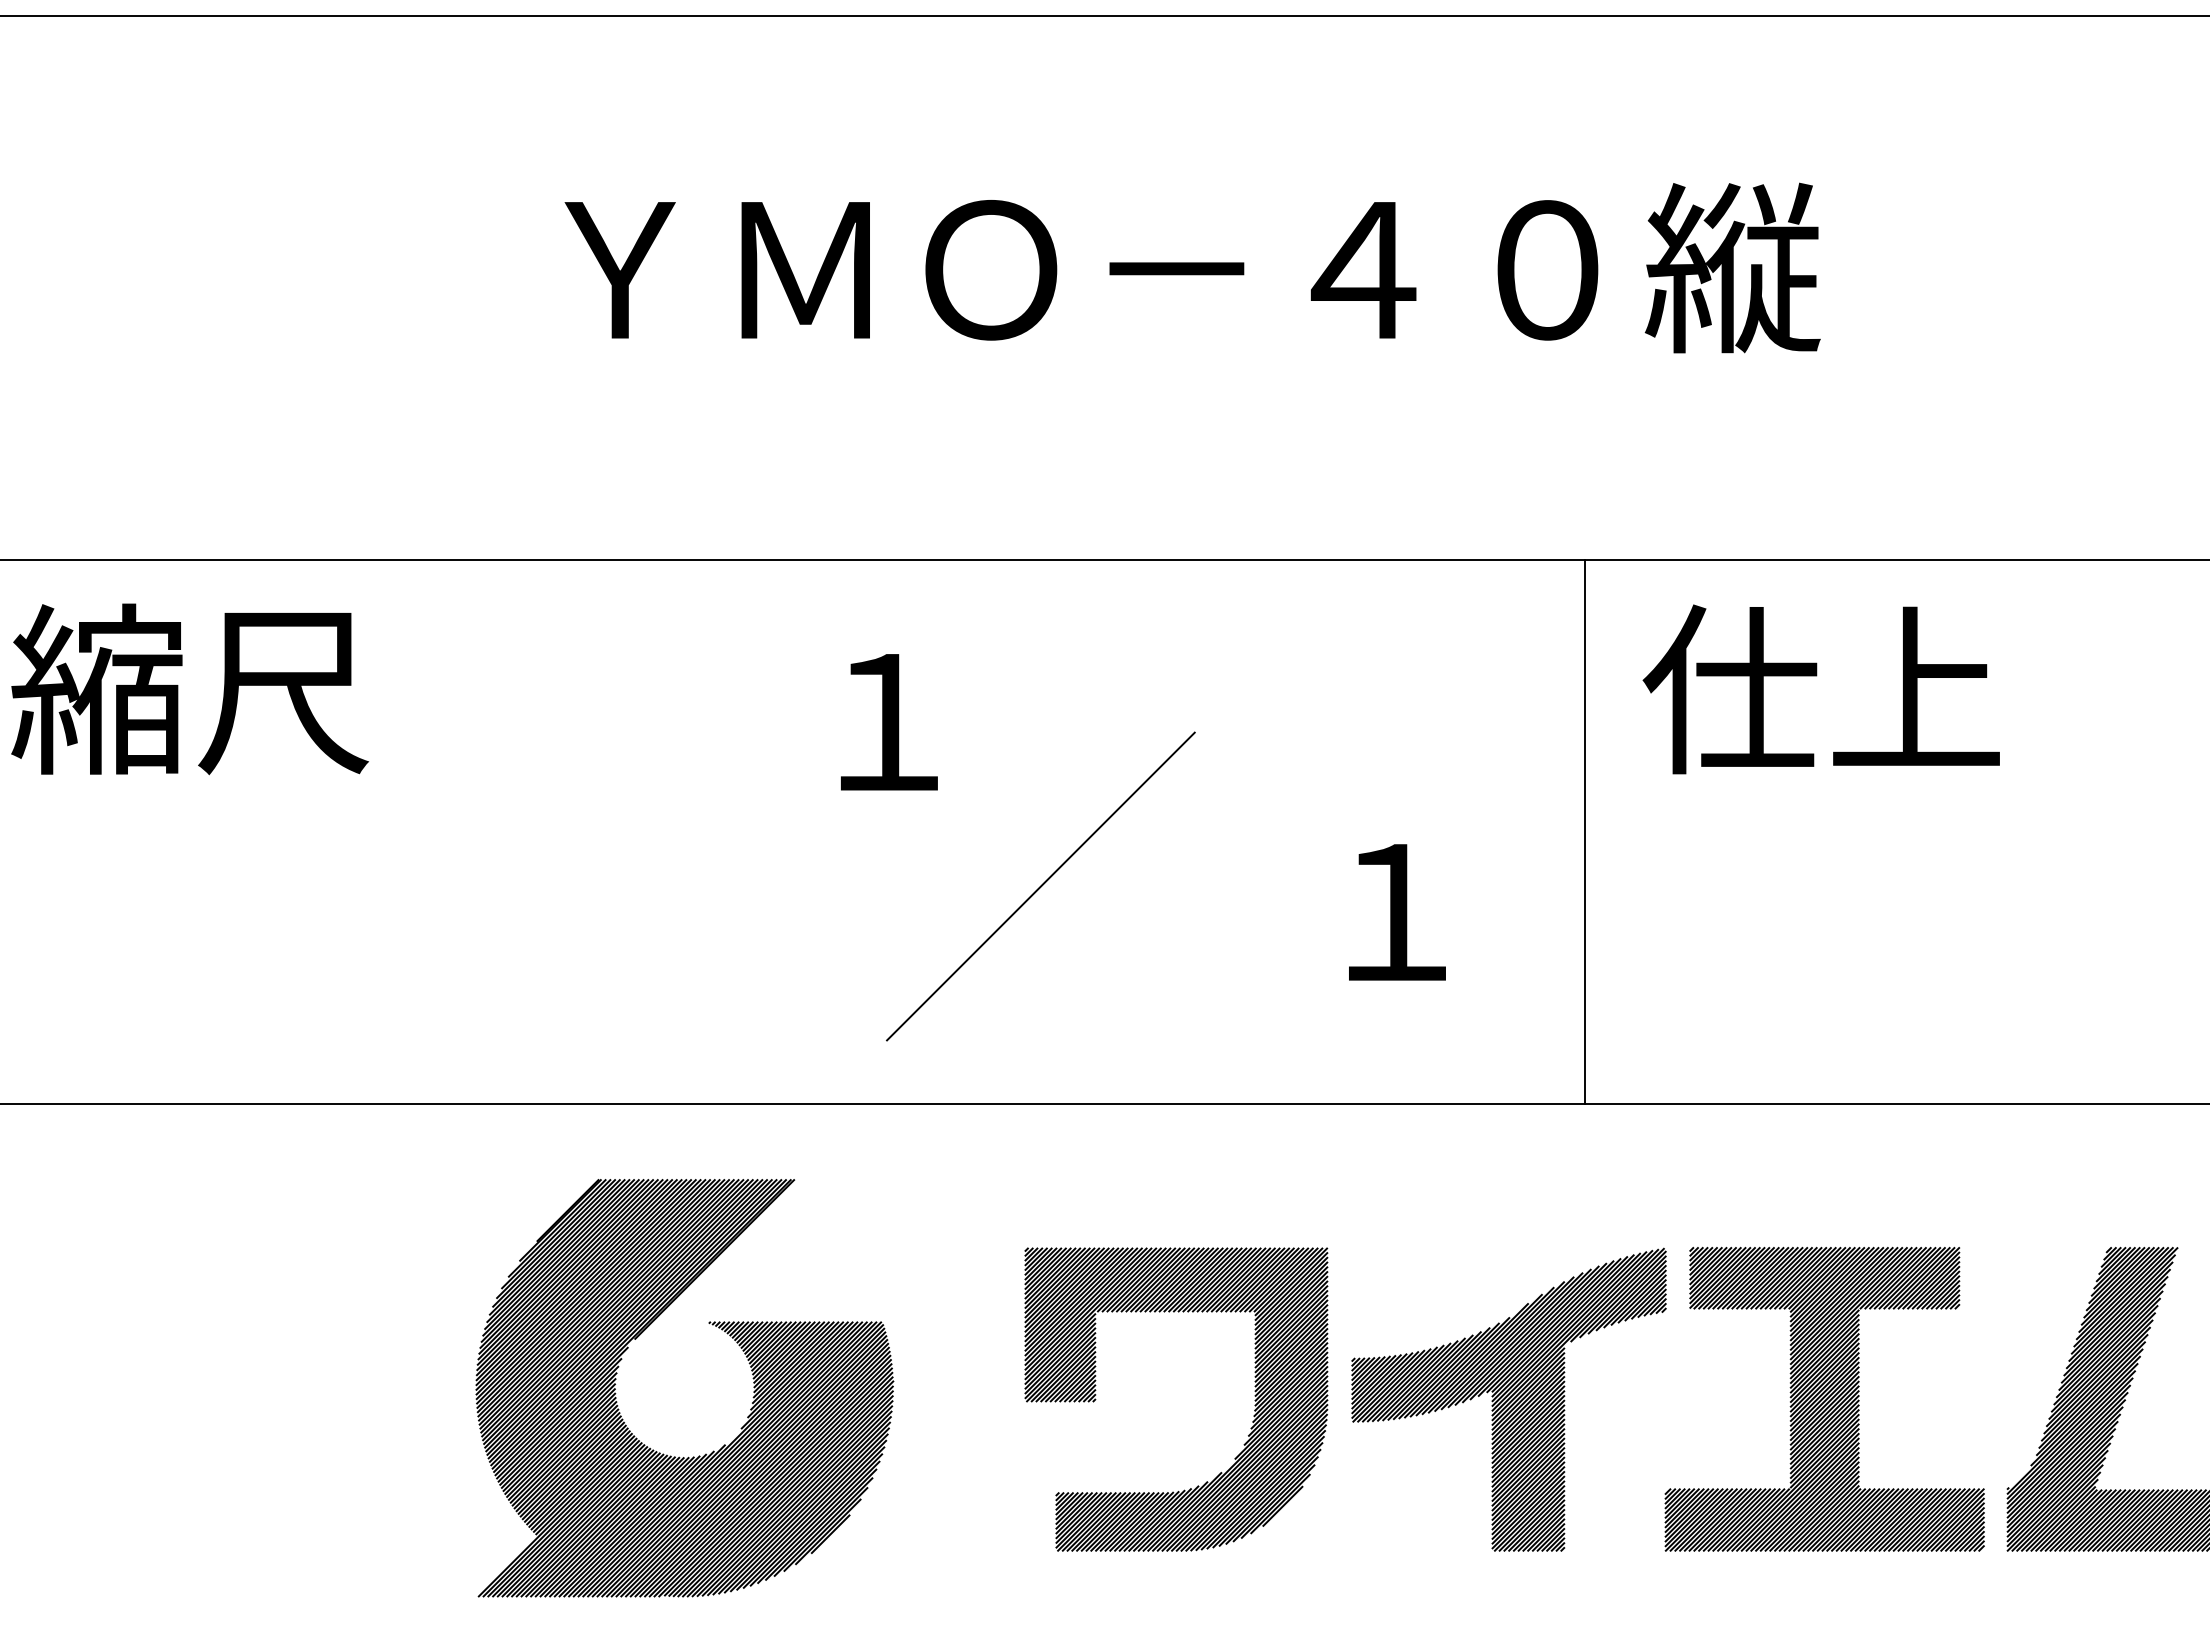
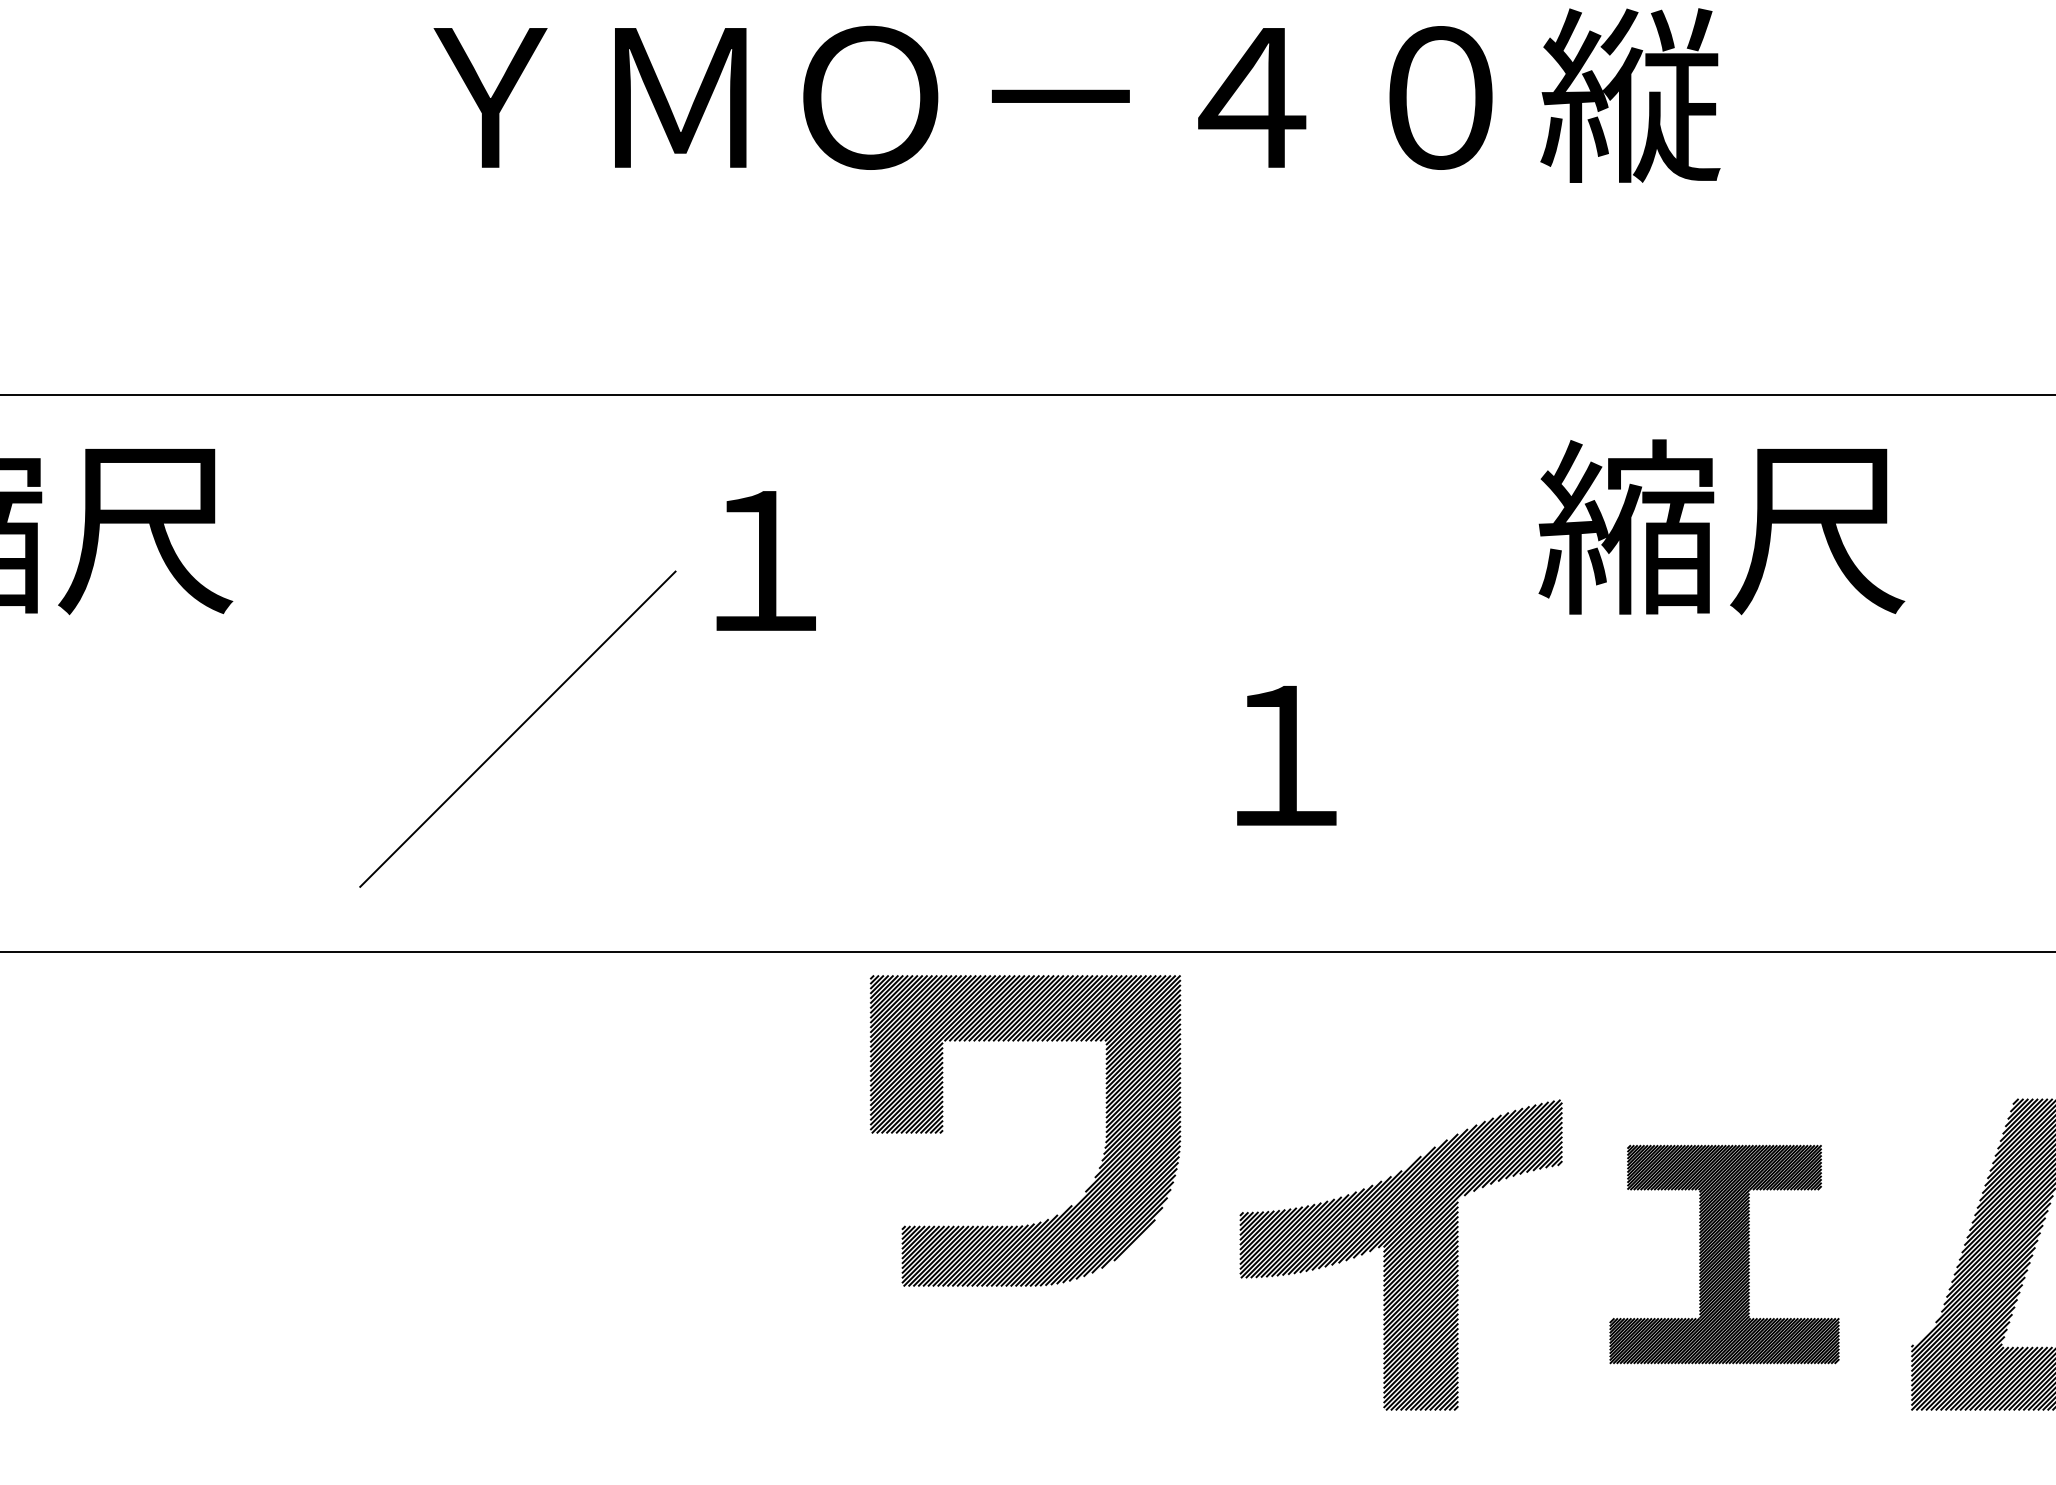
text: (1821, 689) -> (1721, 527), 仕上 -> 縮尺
line: (1584, 832) -> (1478, 673), removed
line: (1040, 886) -> (517, 729), moved
part: (1824, 1398) -> (1724, 1253), size x0.7
part: (1254, 1400) -> (1105, 1131), moved
part: (625, 1422) -> (495, 1278), removed

